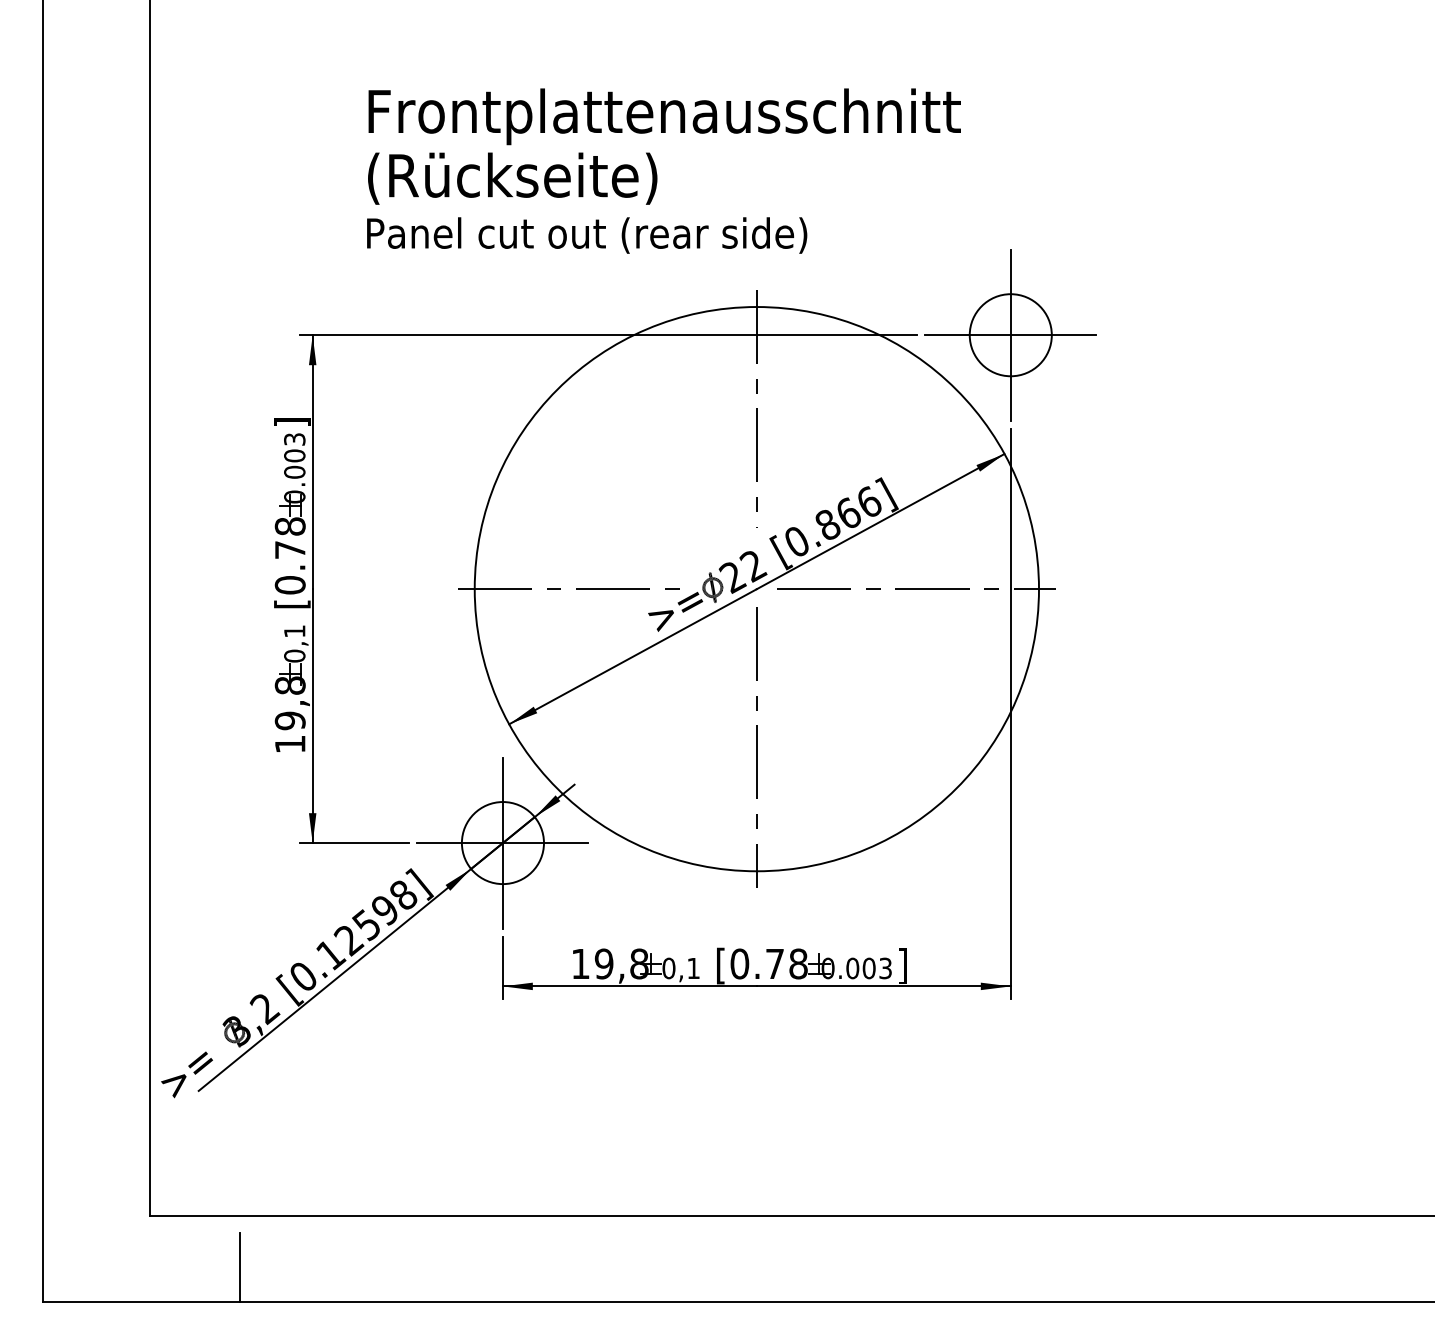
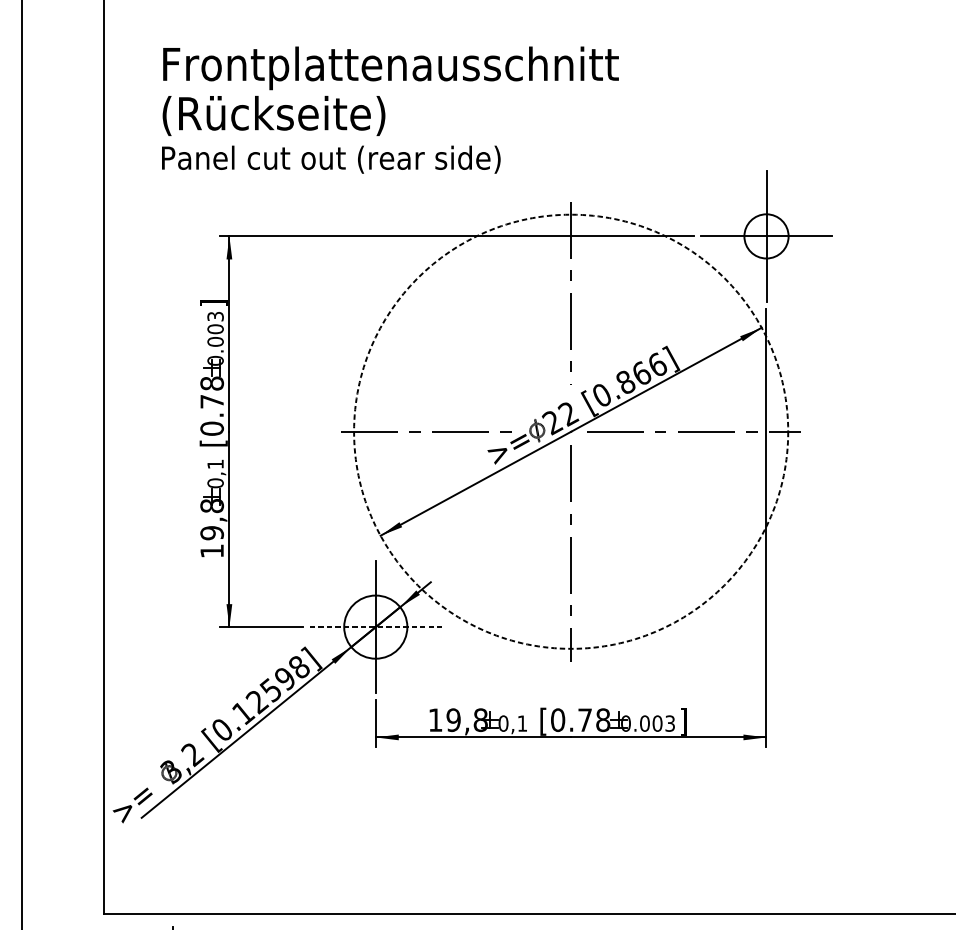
text: (663, 170) -> (390, 109), moved
circle: (1010, 335) -> (766, 236), size x0.7
circle: (756, 589) -> (570, 432), solid -> dashed
line: (503, 843) -> (376, 627), solid -> dashed

